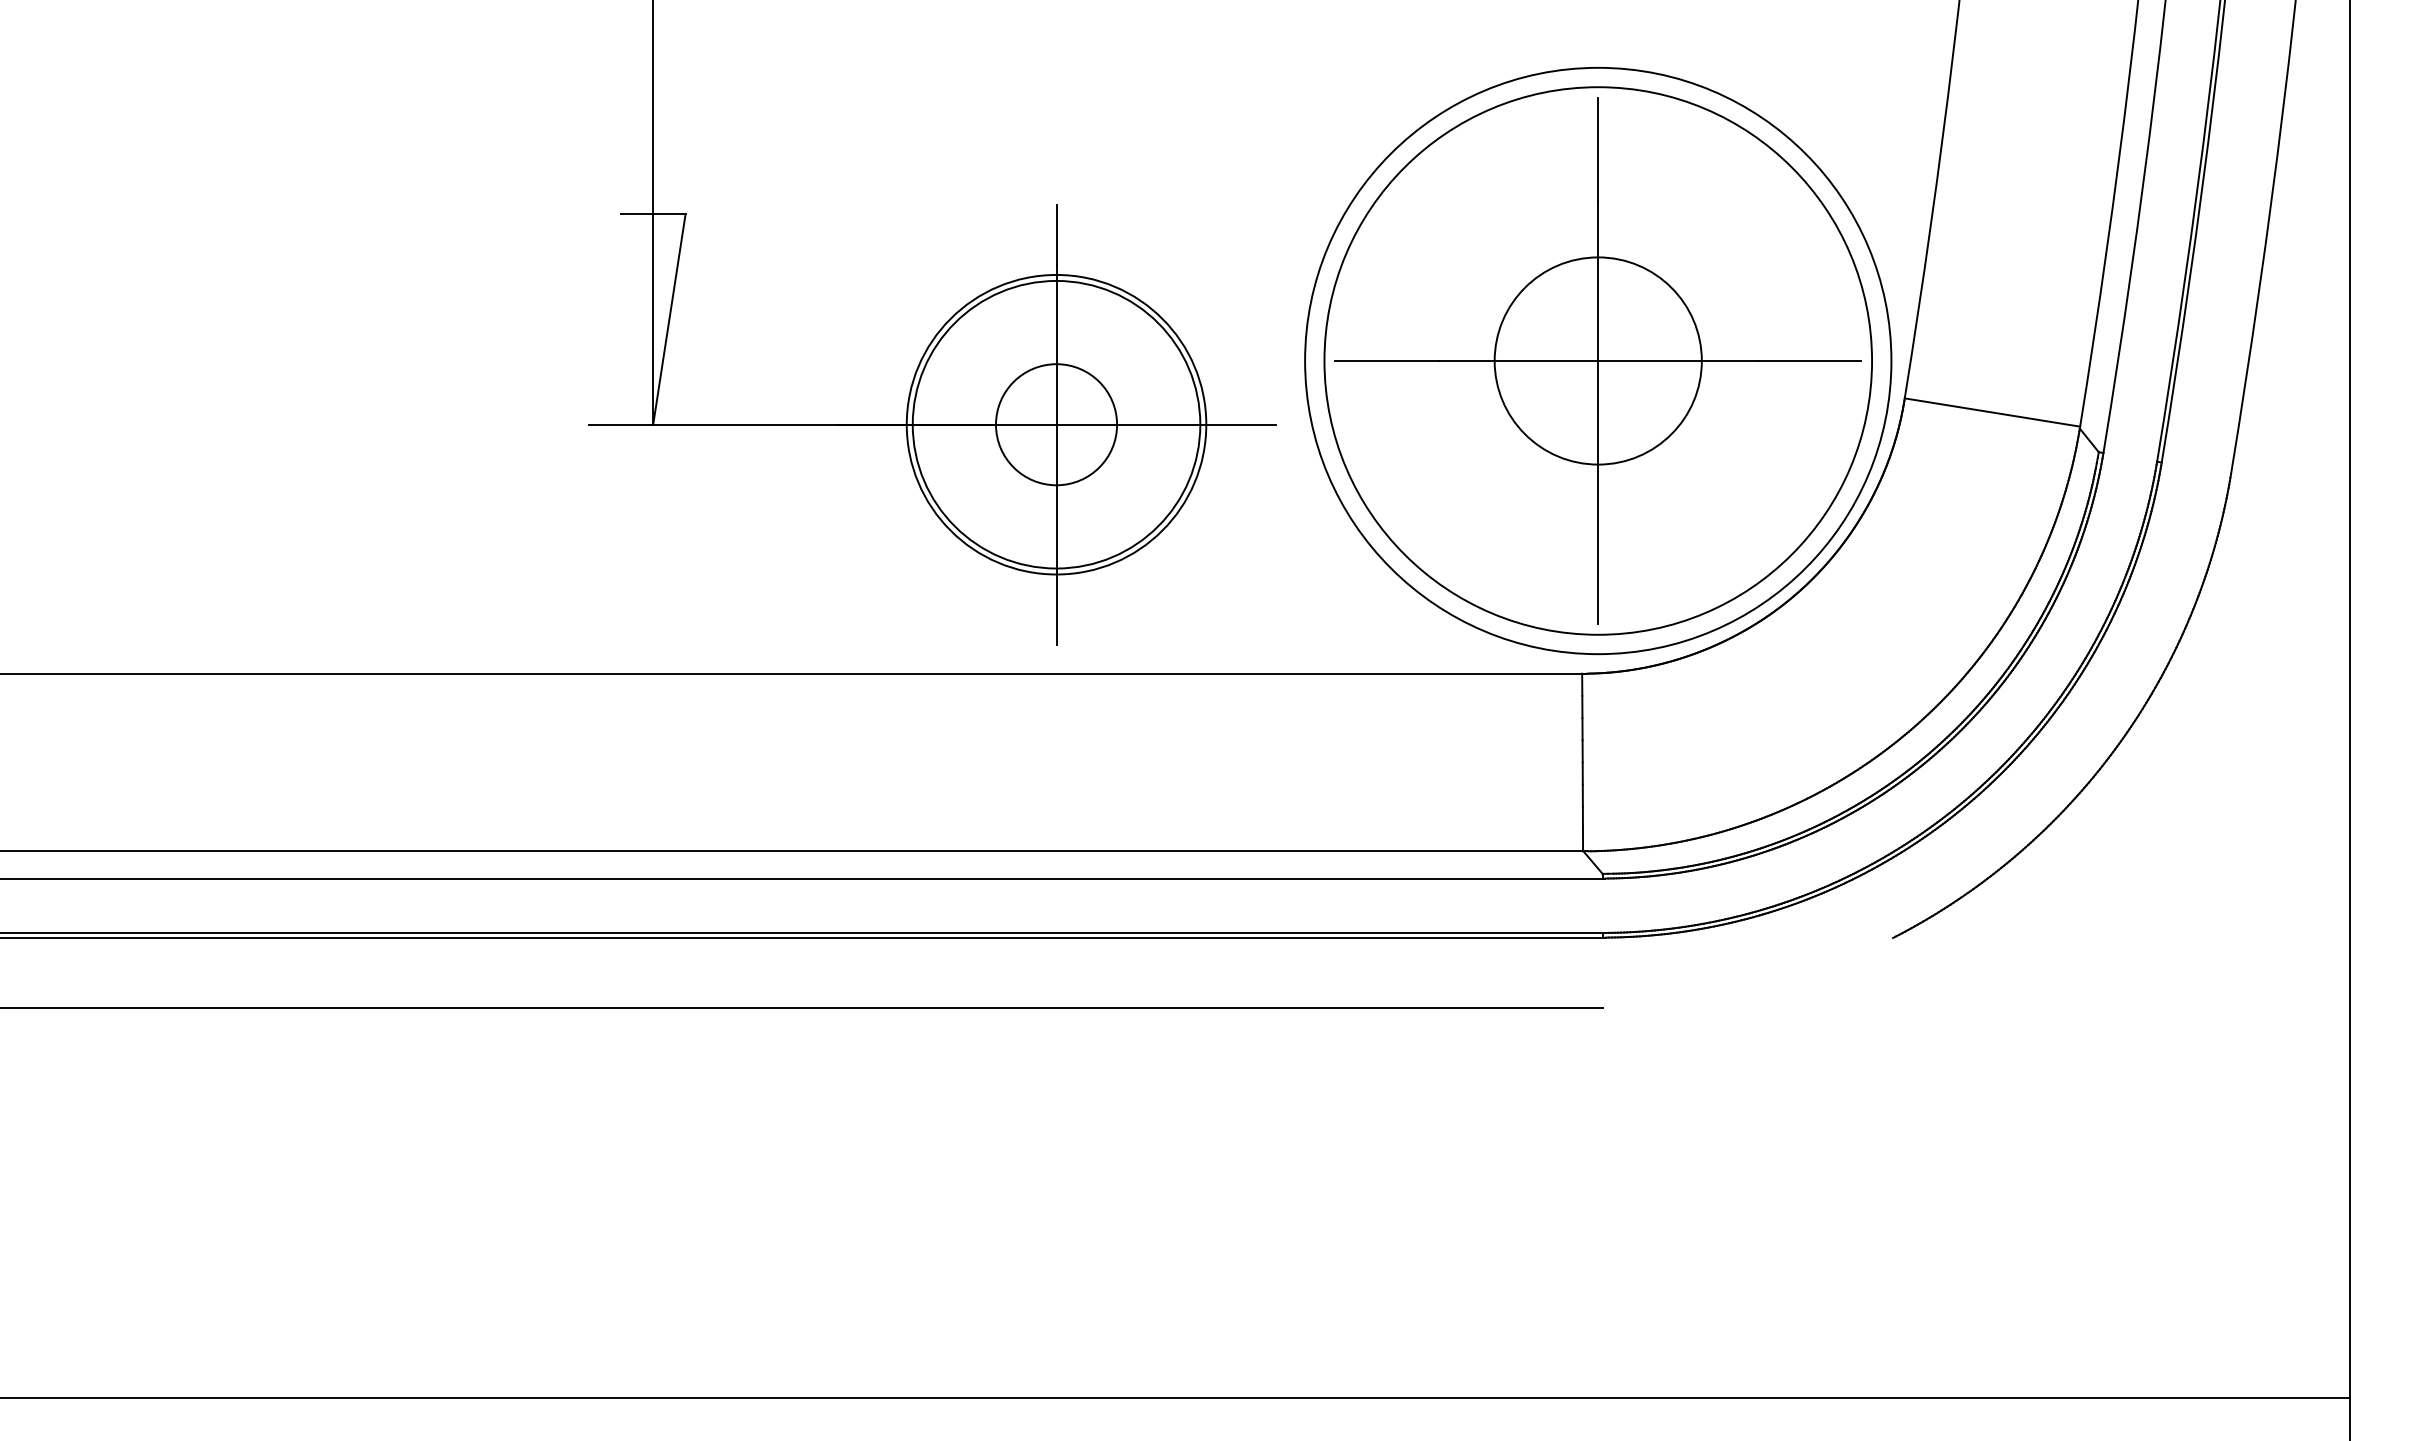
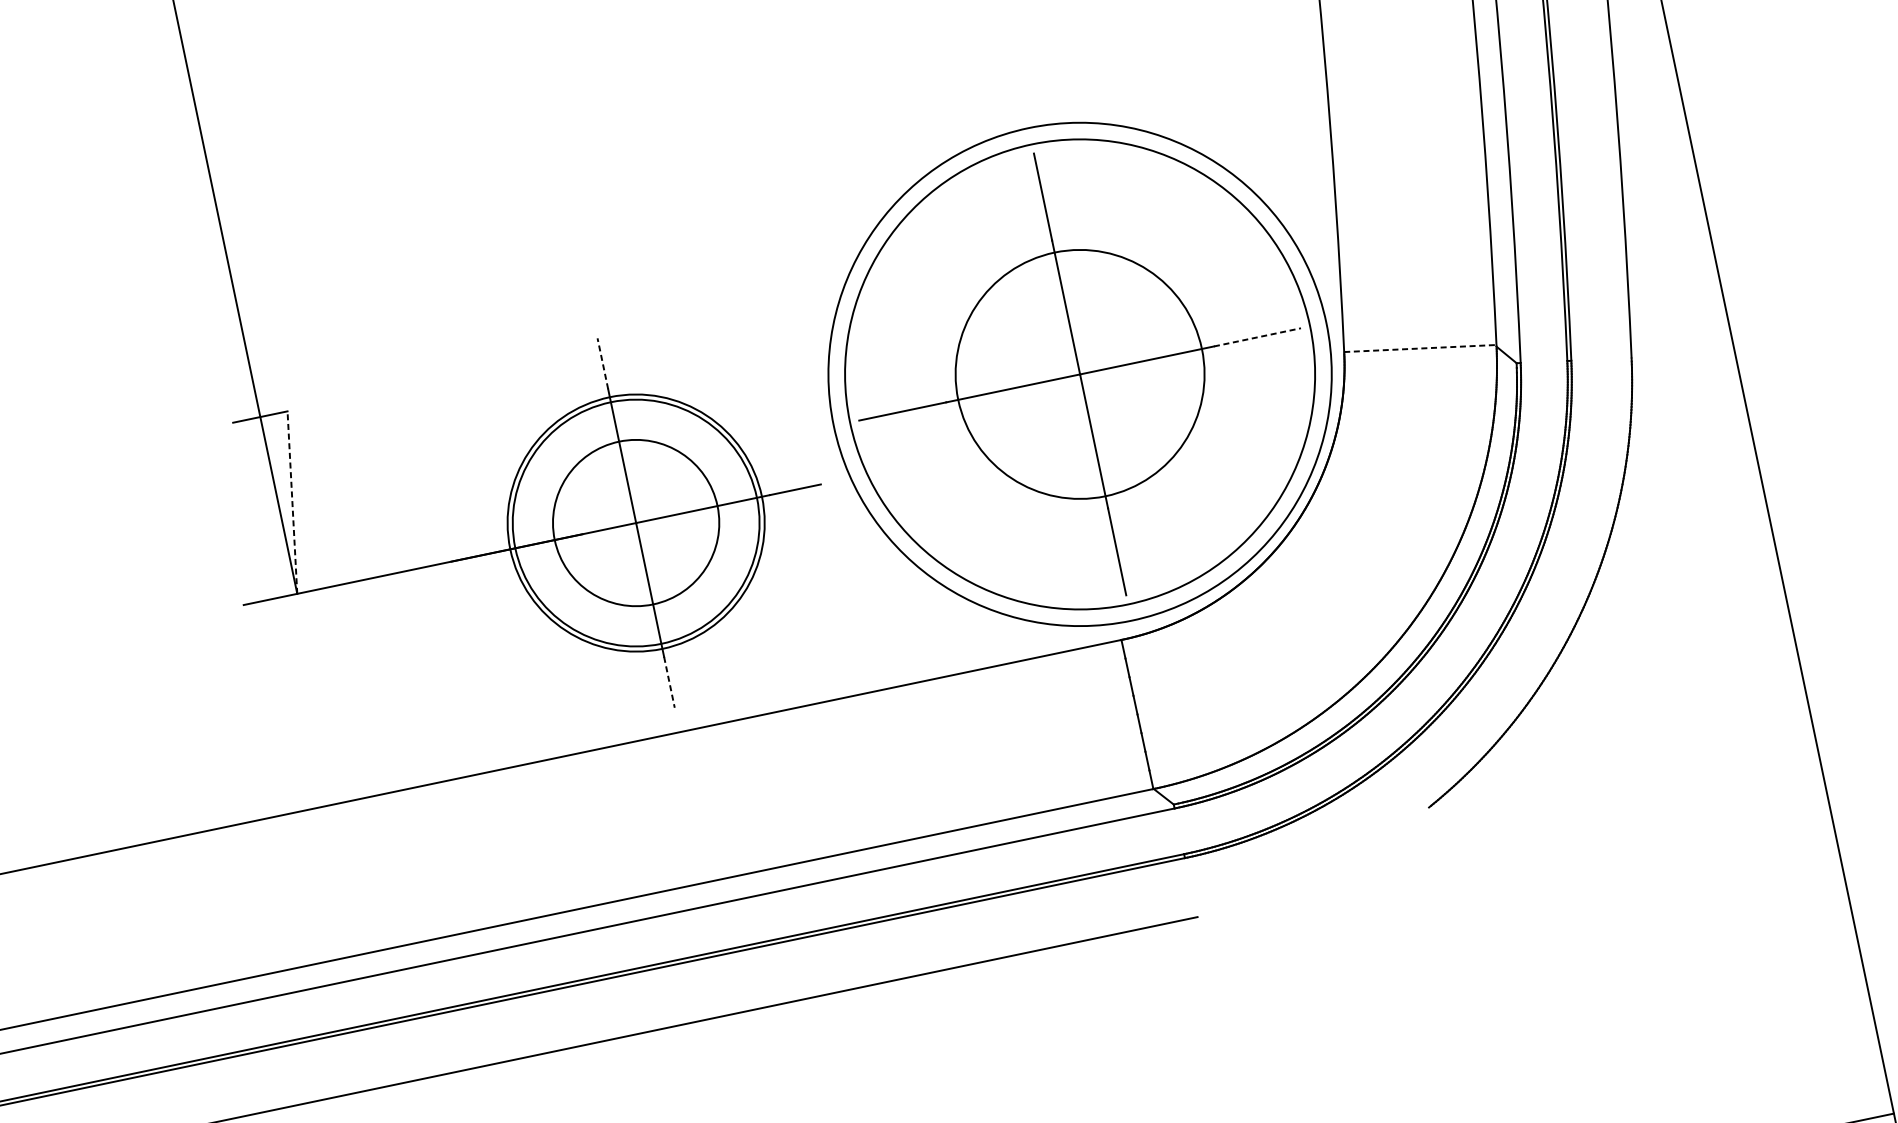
line: (1056, 234) -> (602, 363), solid -> dashed
line: (669, 319) -> (292, 502), solid -> dashed
circle: (1597, 360) -> (1079, 374), size x1.4
line: (1809, 361) -> (1257, 337), solid -> dashed
line: (1992, 412) -> (1420, 348), solid -> dashed
circle: (1056, 424) -> (636, 522), size x1.6
line: (1056, 614) -> (669, 682), solid -> dashed

